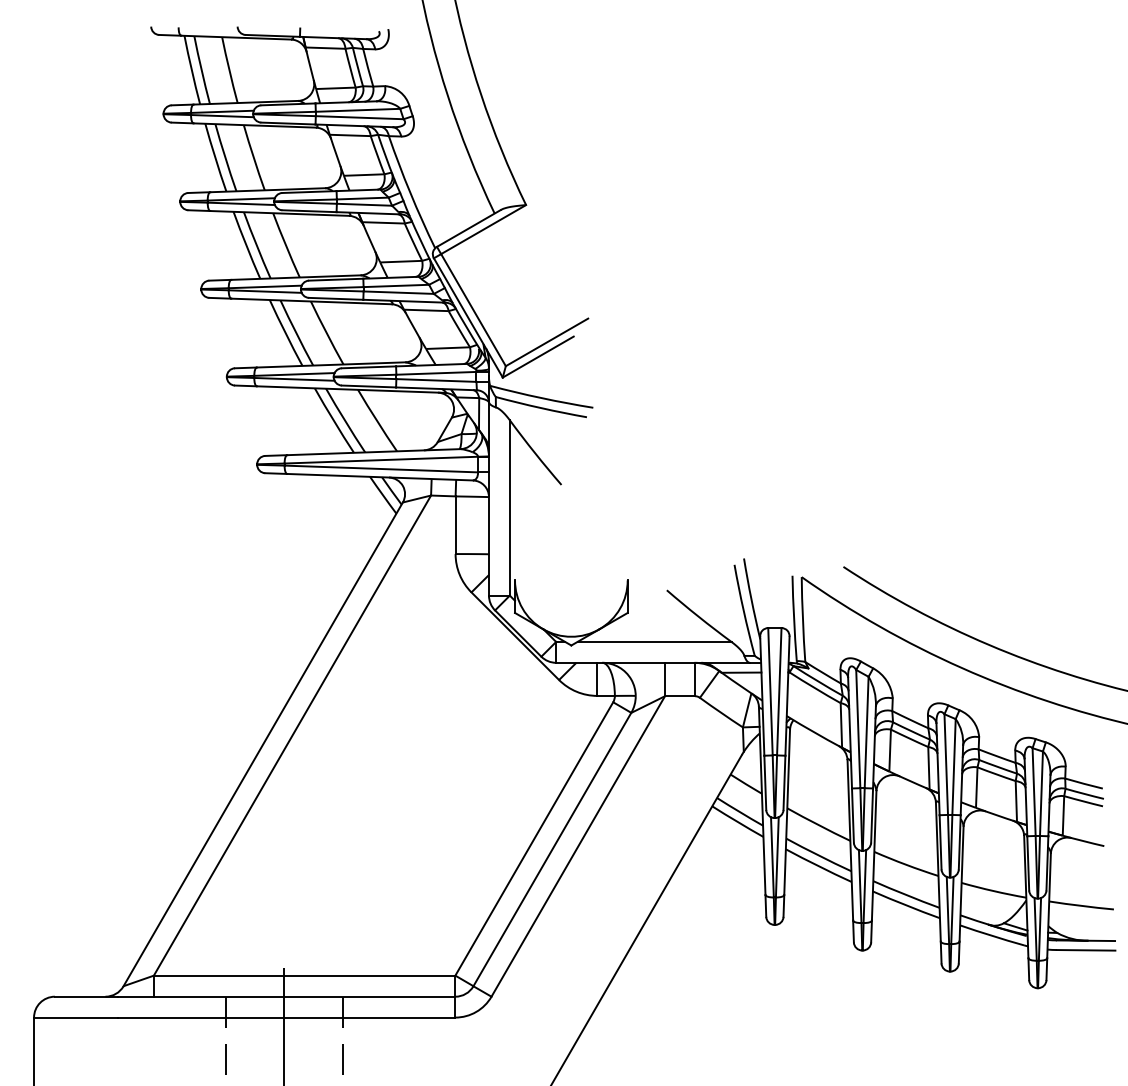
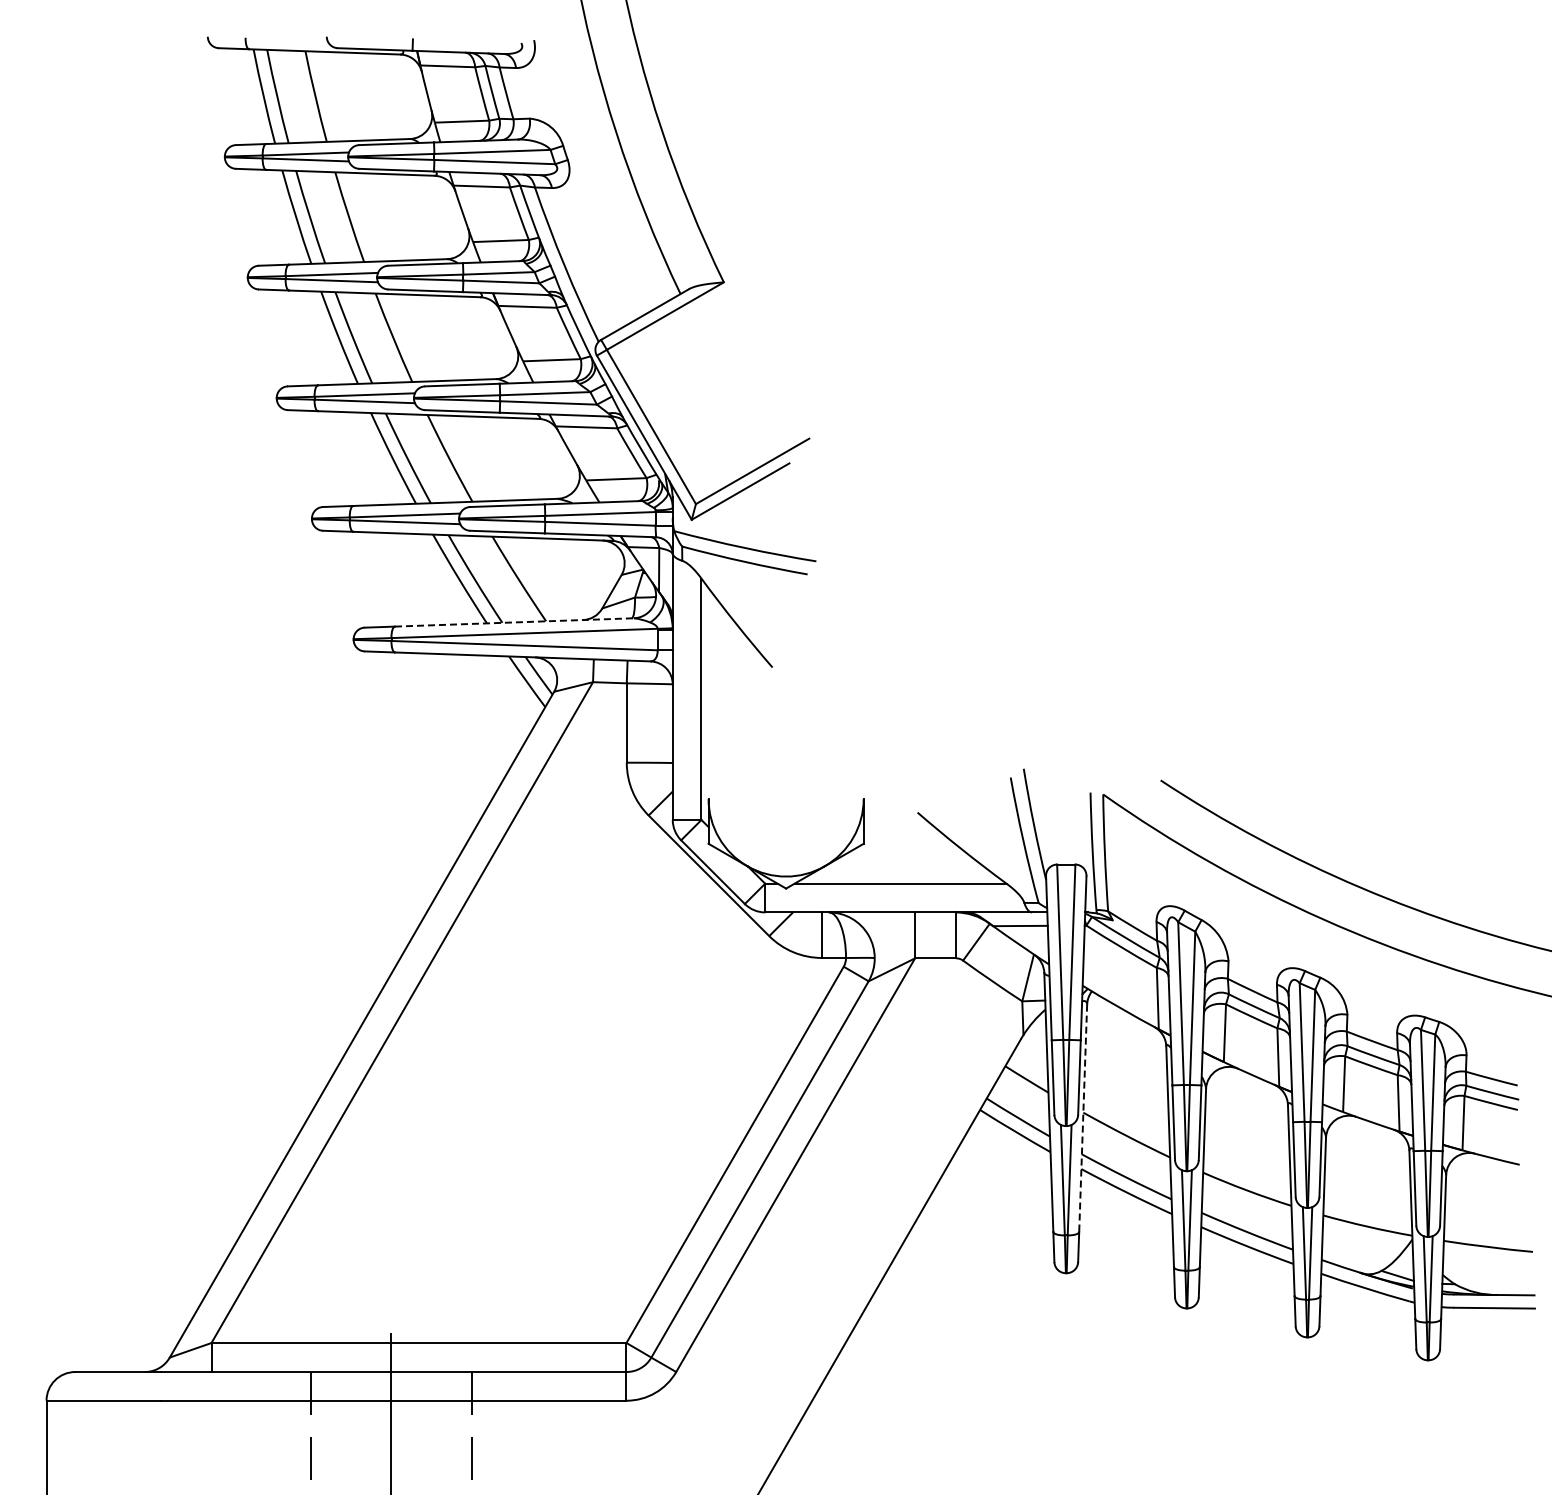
line: (374, 452) -> (514, 622), solid -> dashed
line: (787, 812) -> (1083, 1118), solid -> dashed

